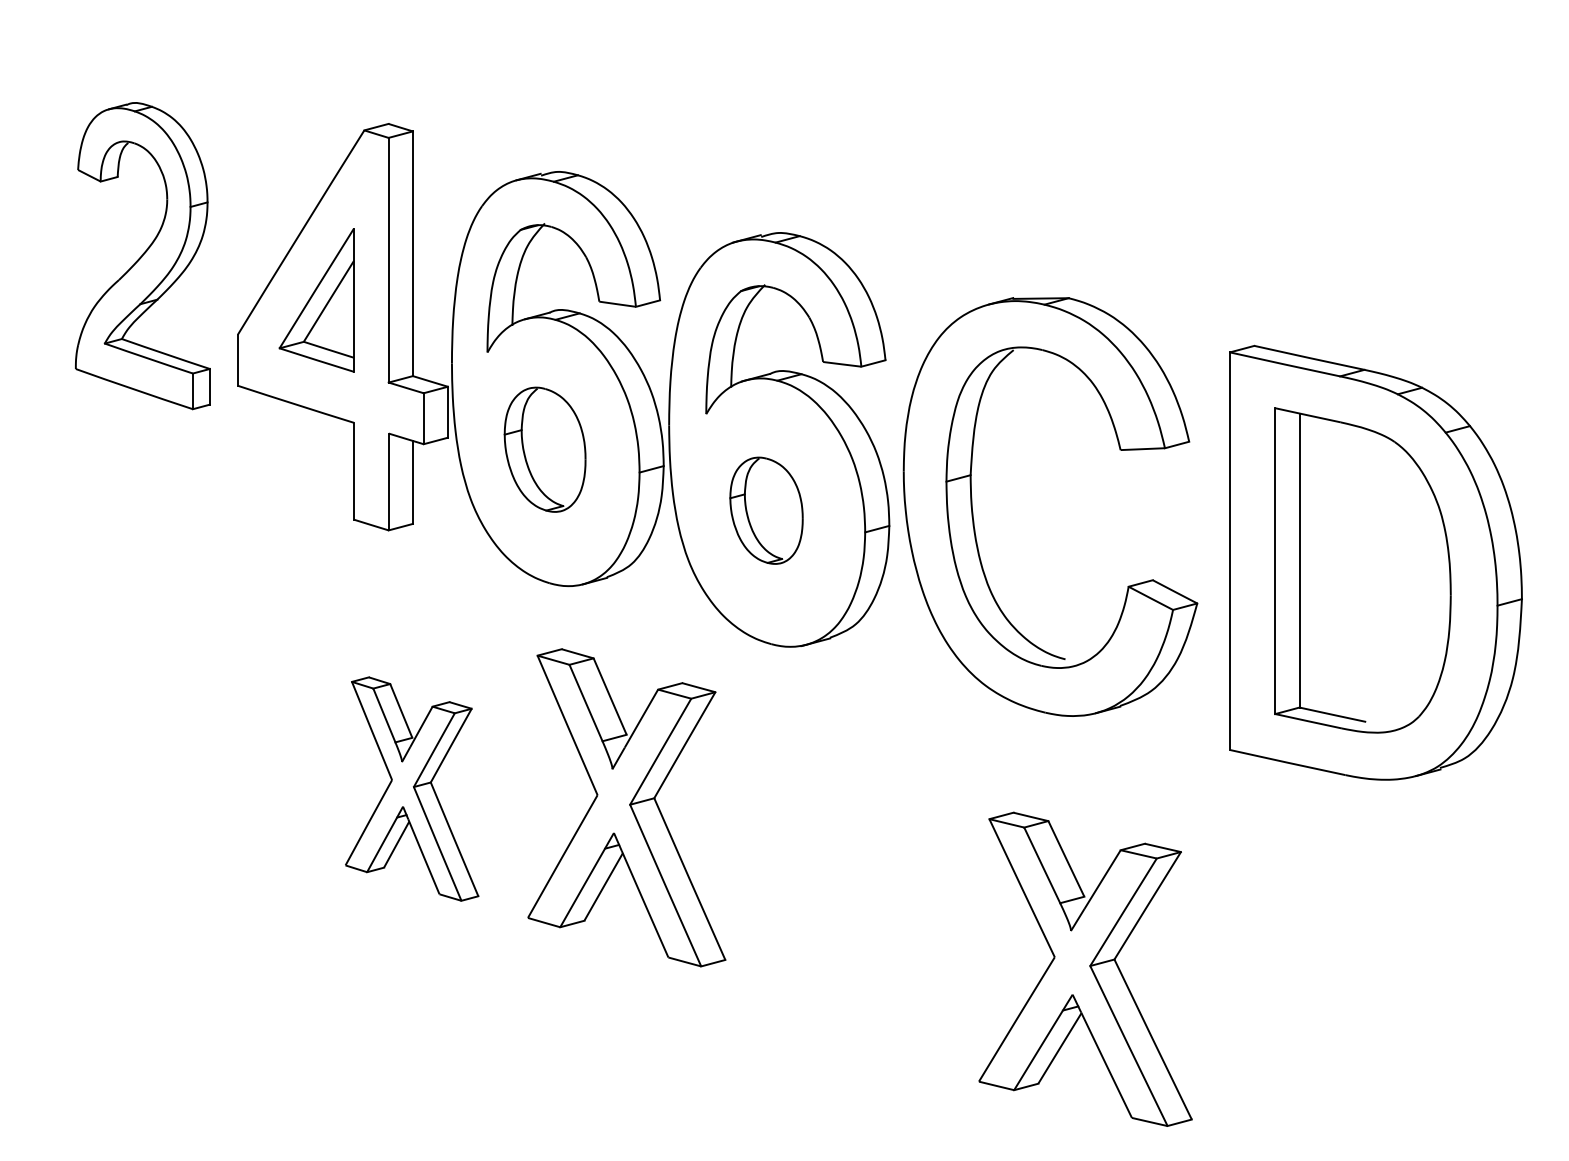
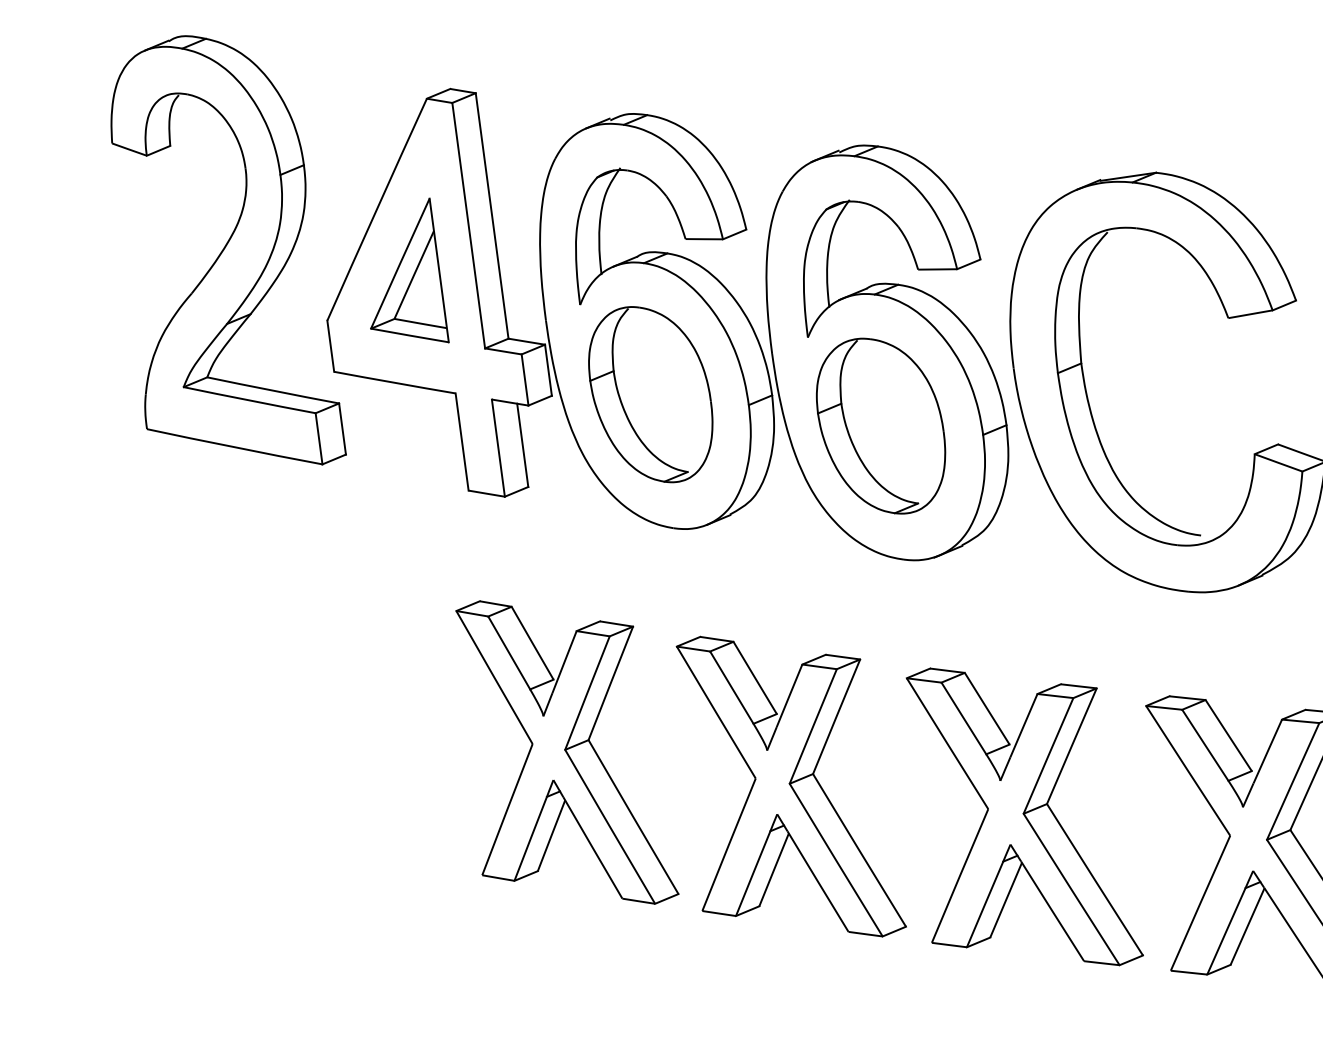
part: (142, 255) -> (221, 253), size x1.43
part: (544, 449) -> (650, 394), size x1.43
part: (766, 510) -> (881, 426), size x1.67
part: (411, 788) -> (562, 752), size x1.43
part: (626, 807) -> (786, 787), moved
part: (851, 911) -> (1020, 817), added

